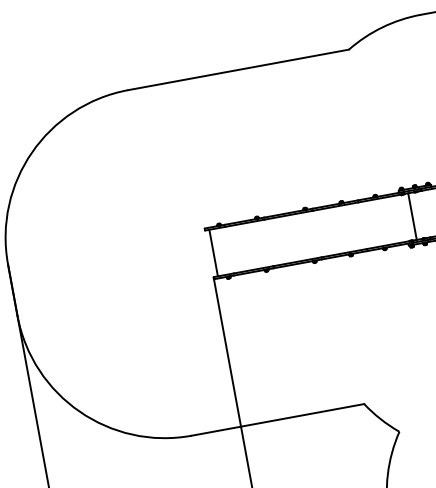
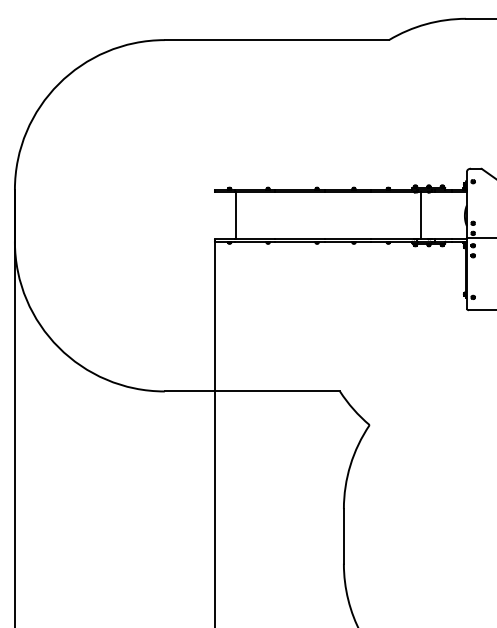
line: (213, 252) -> (236, 215), moved

